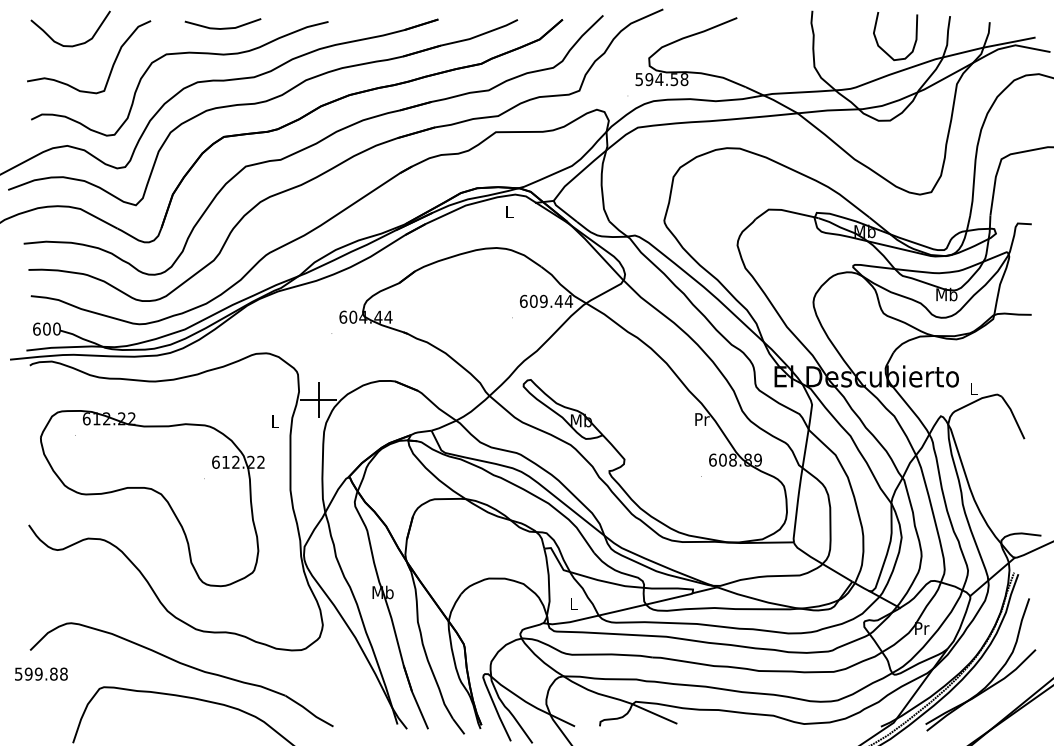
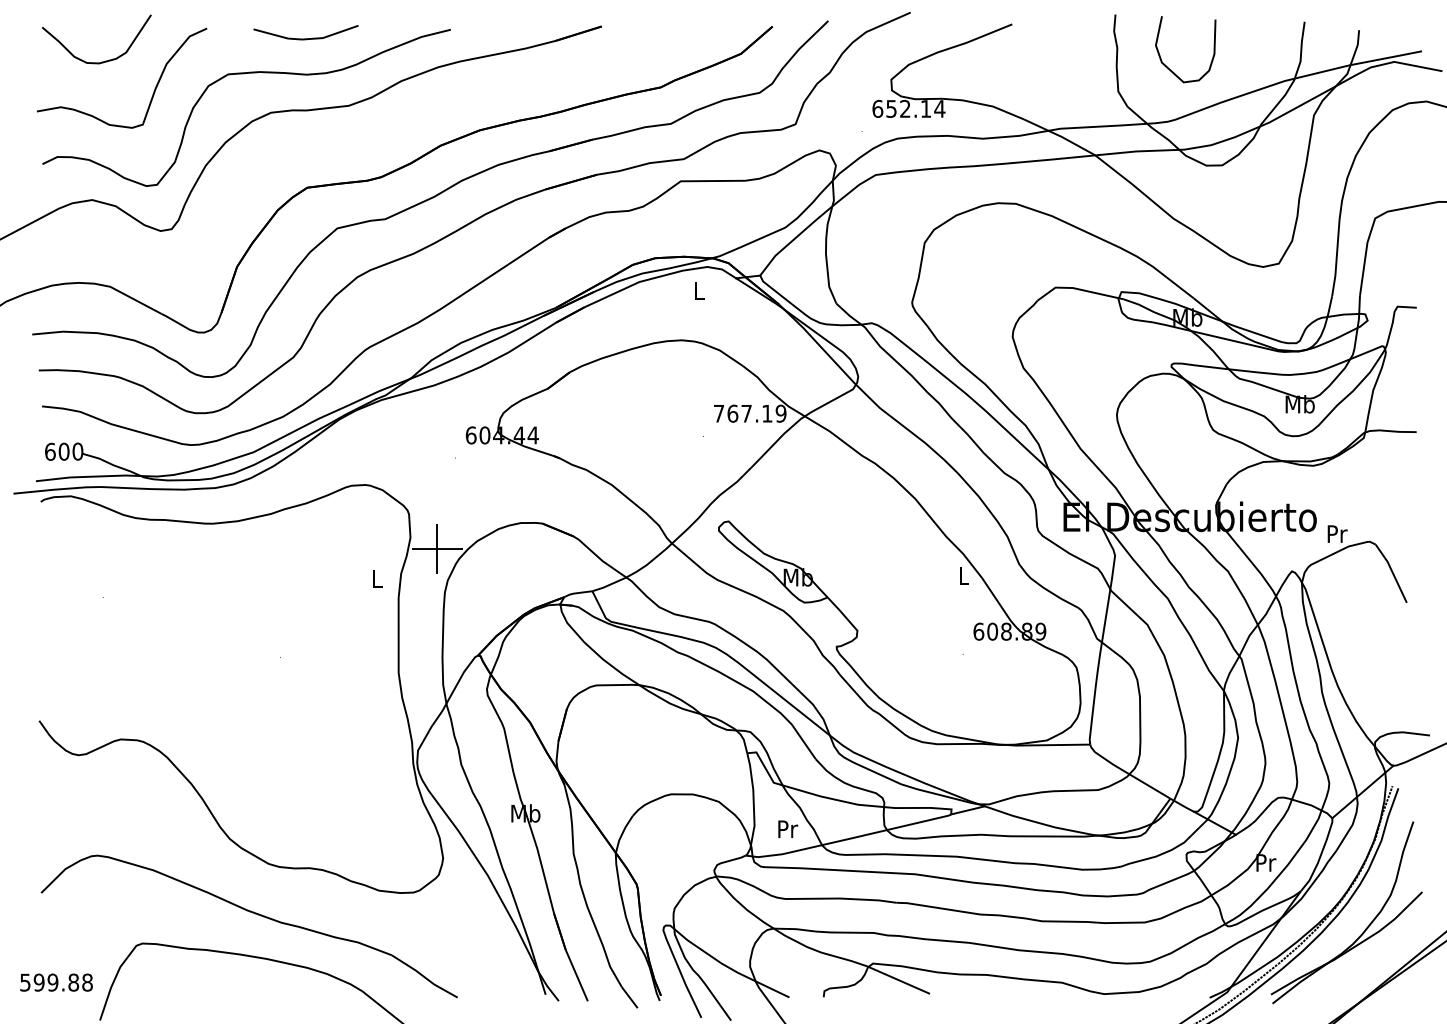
curve: (885, 51) -> (1172, 70), moved
text: (661, 79) -> (908, 108), 594.58 -> 652.14
part: (261, 103) -> (358, 141), removed
text: (545, 301) -> (749, 413), 609.44 -> 767.19
text: (974, 388) -> (1337, 533), L -> Pr
text: (702, 419) -> (964, 575), Pr -> L
part: (156, 492) -> (214, 676), removed
text: (574, 603) -> (788, 828), L -> Pr
text: (41, 674) -> (56, 982), moved

